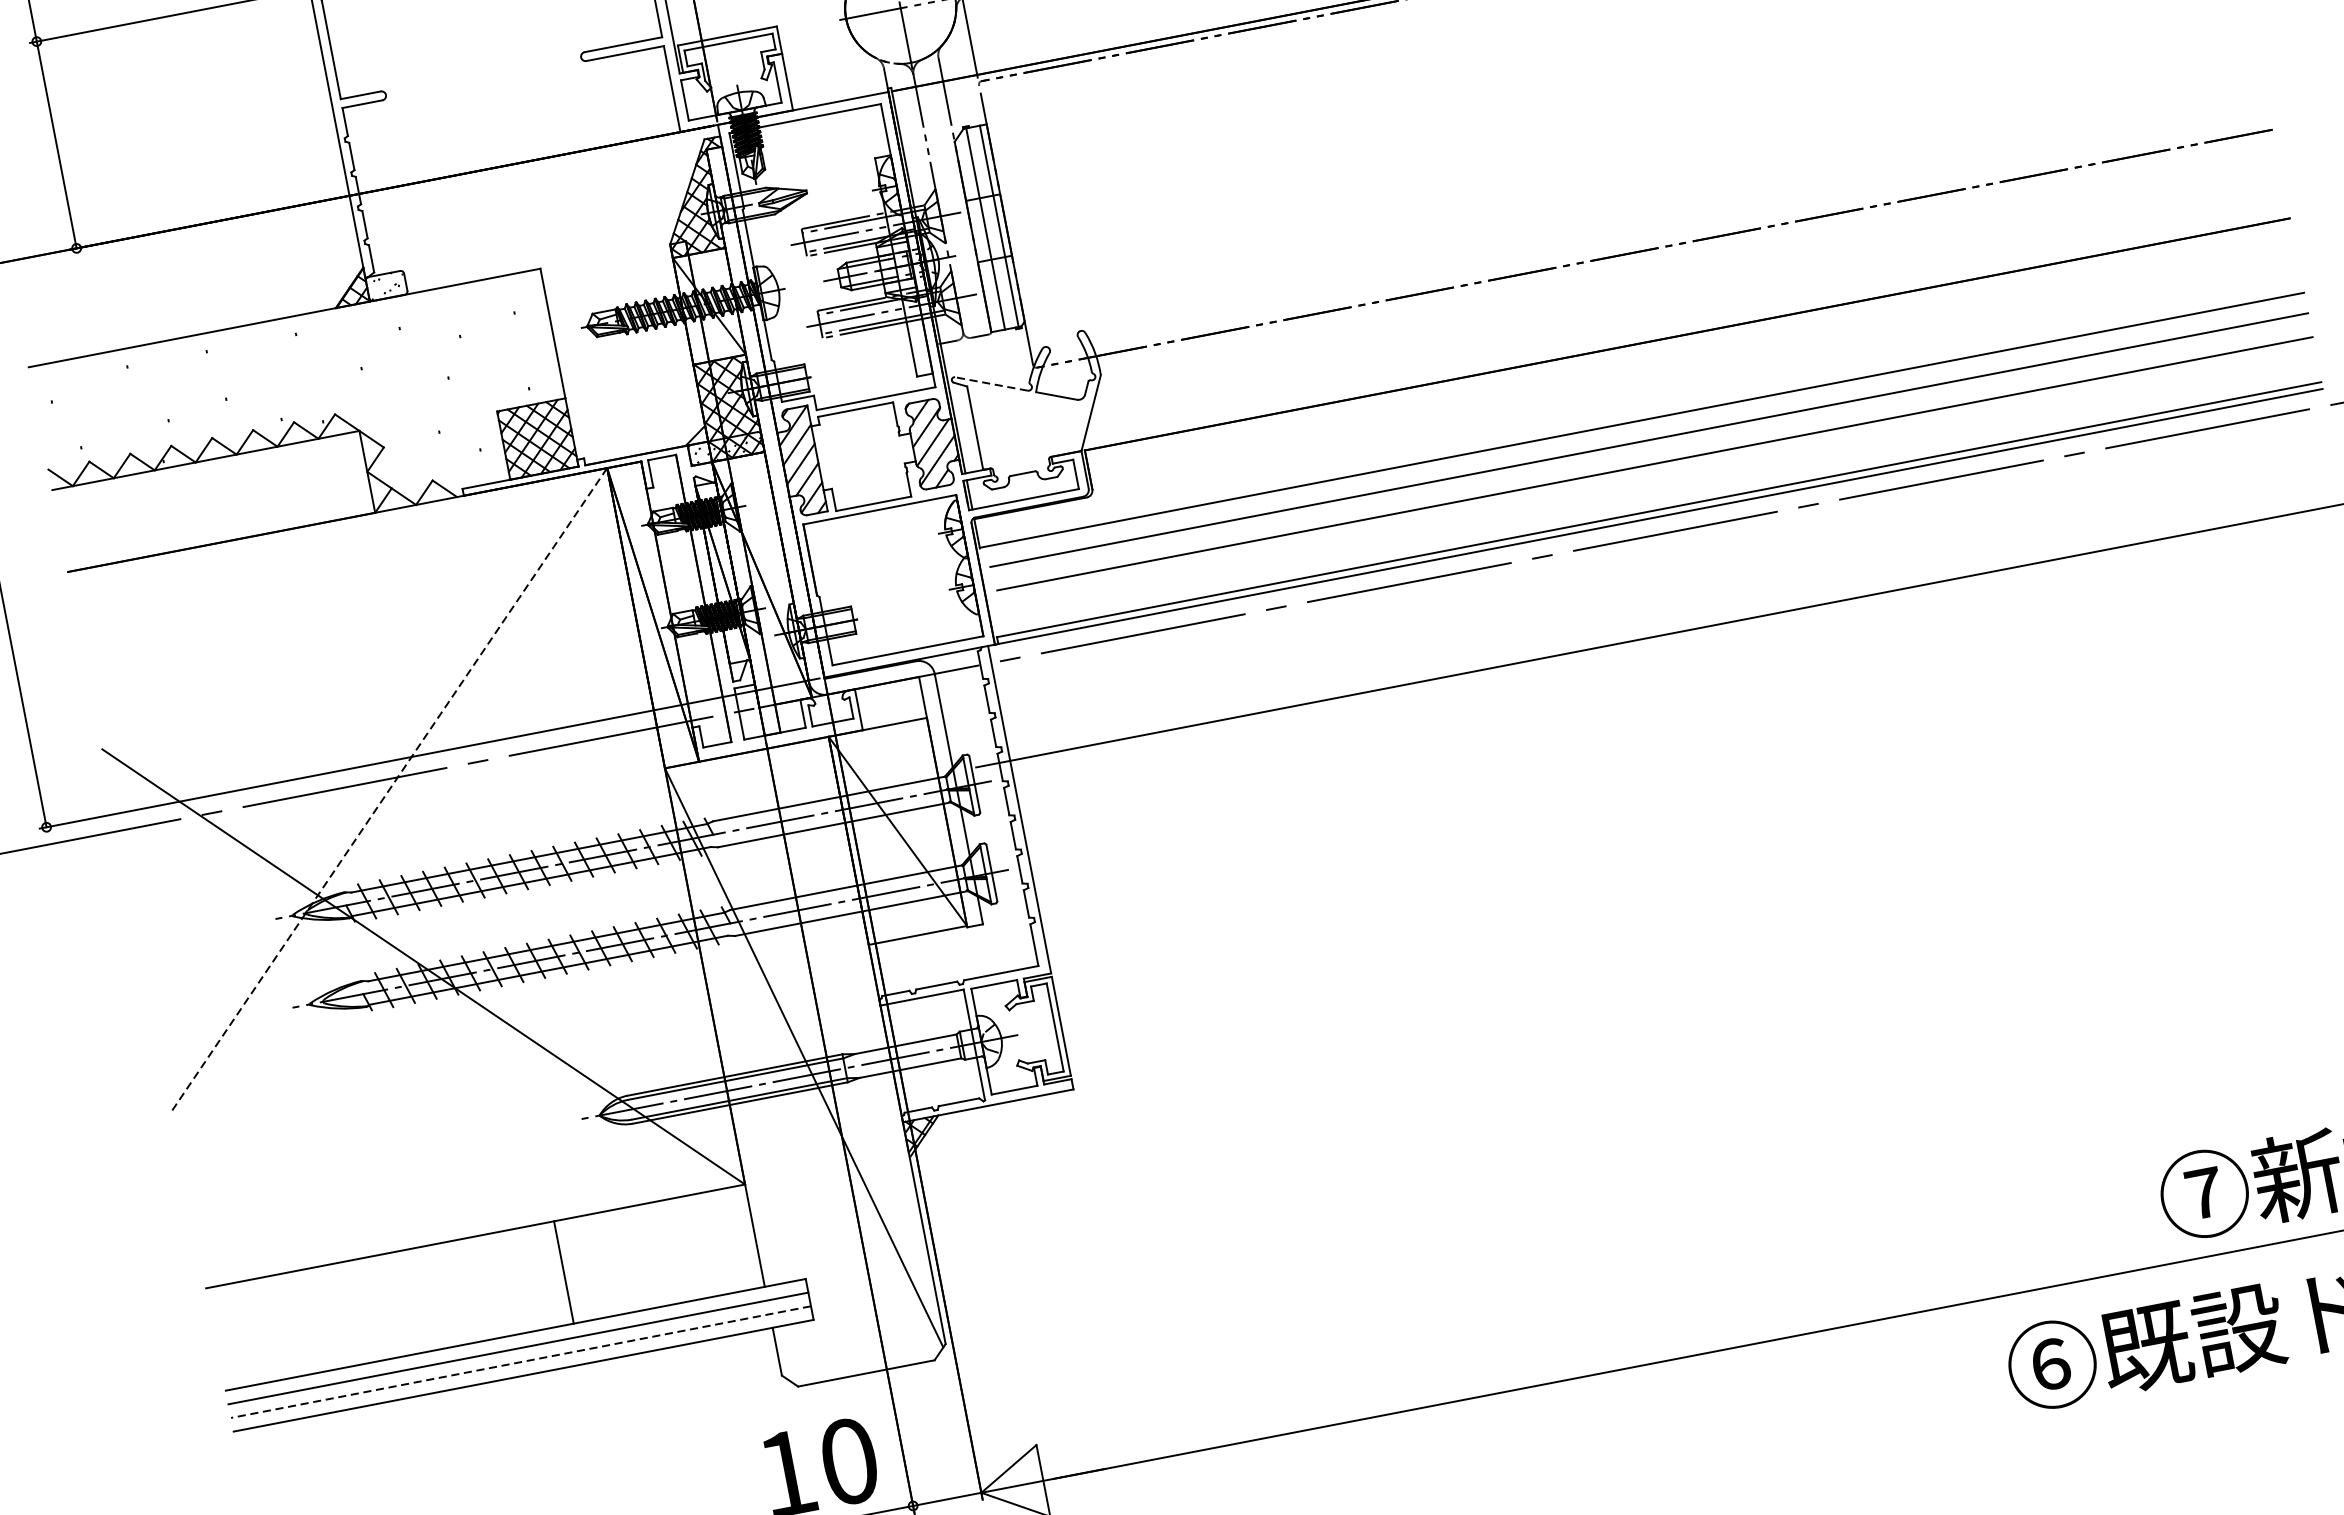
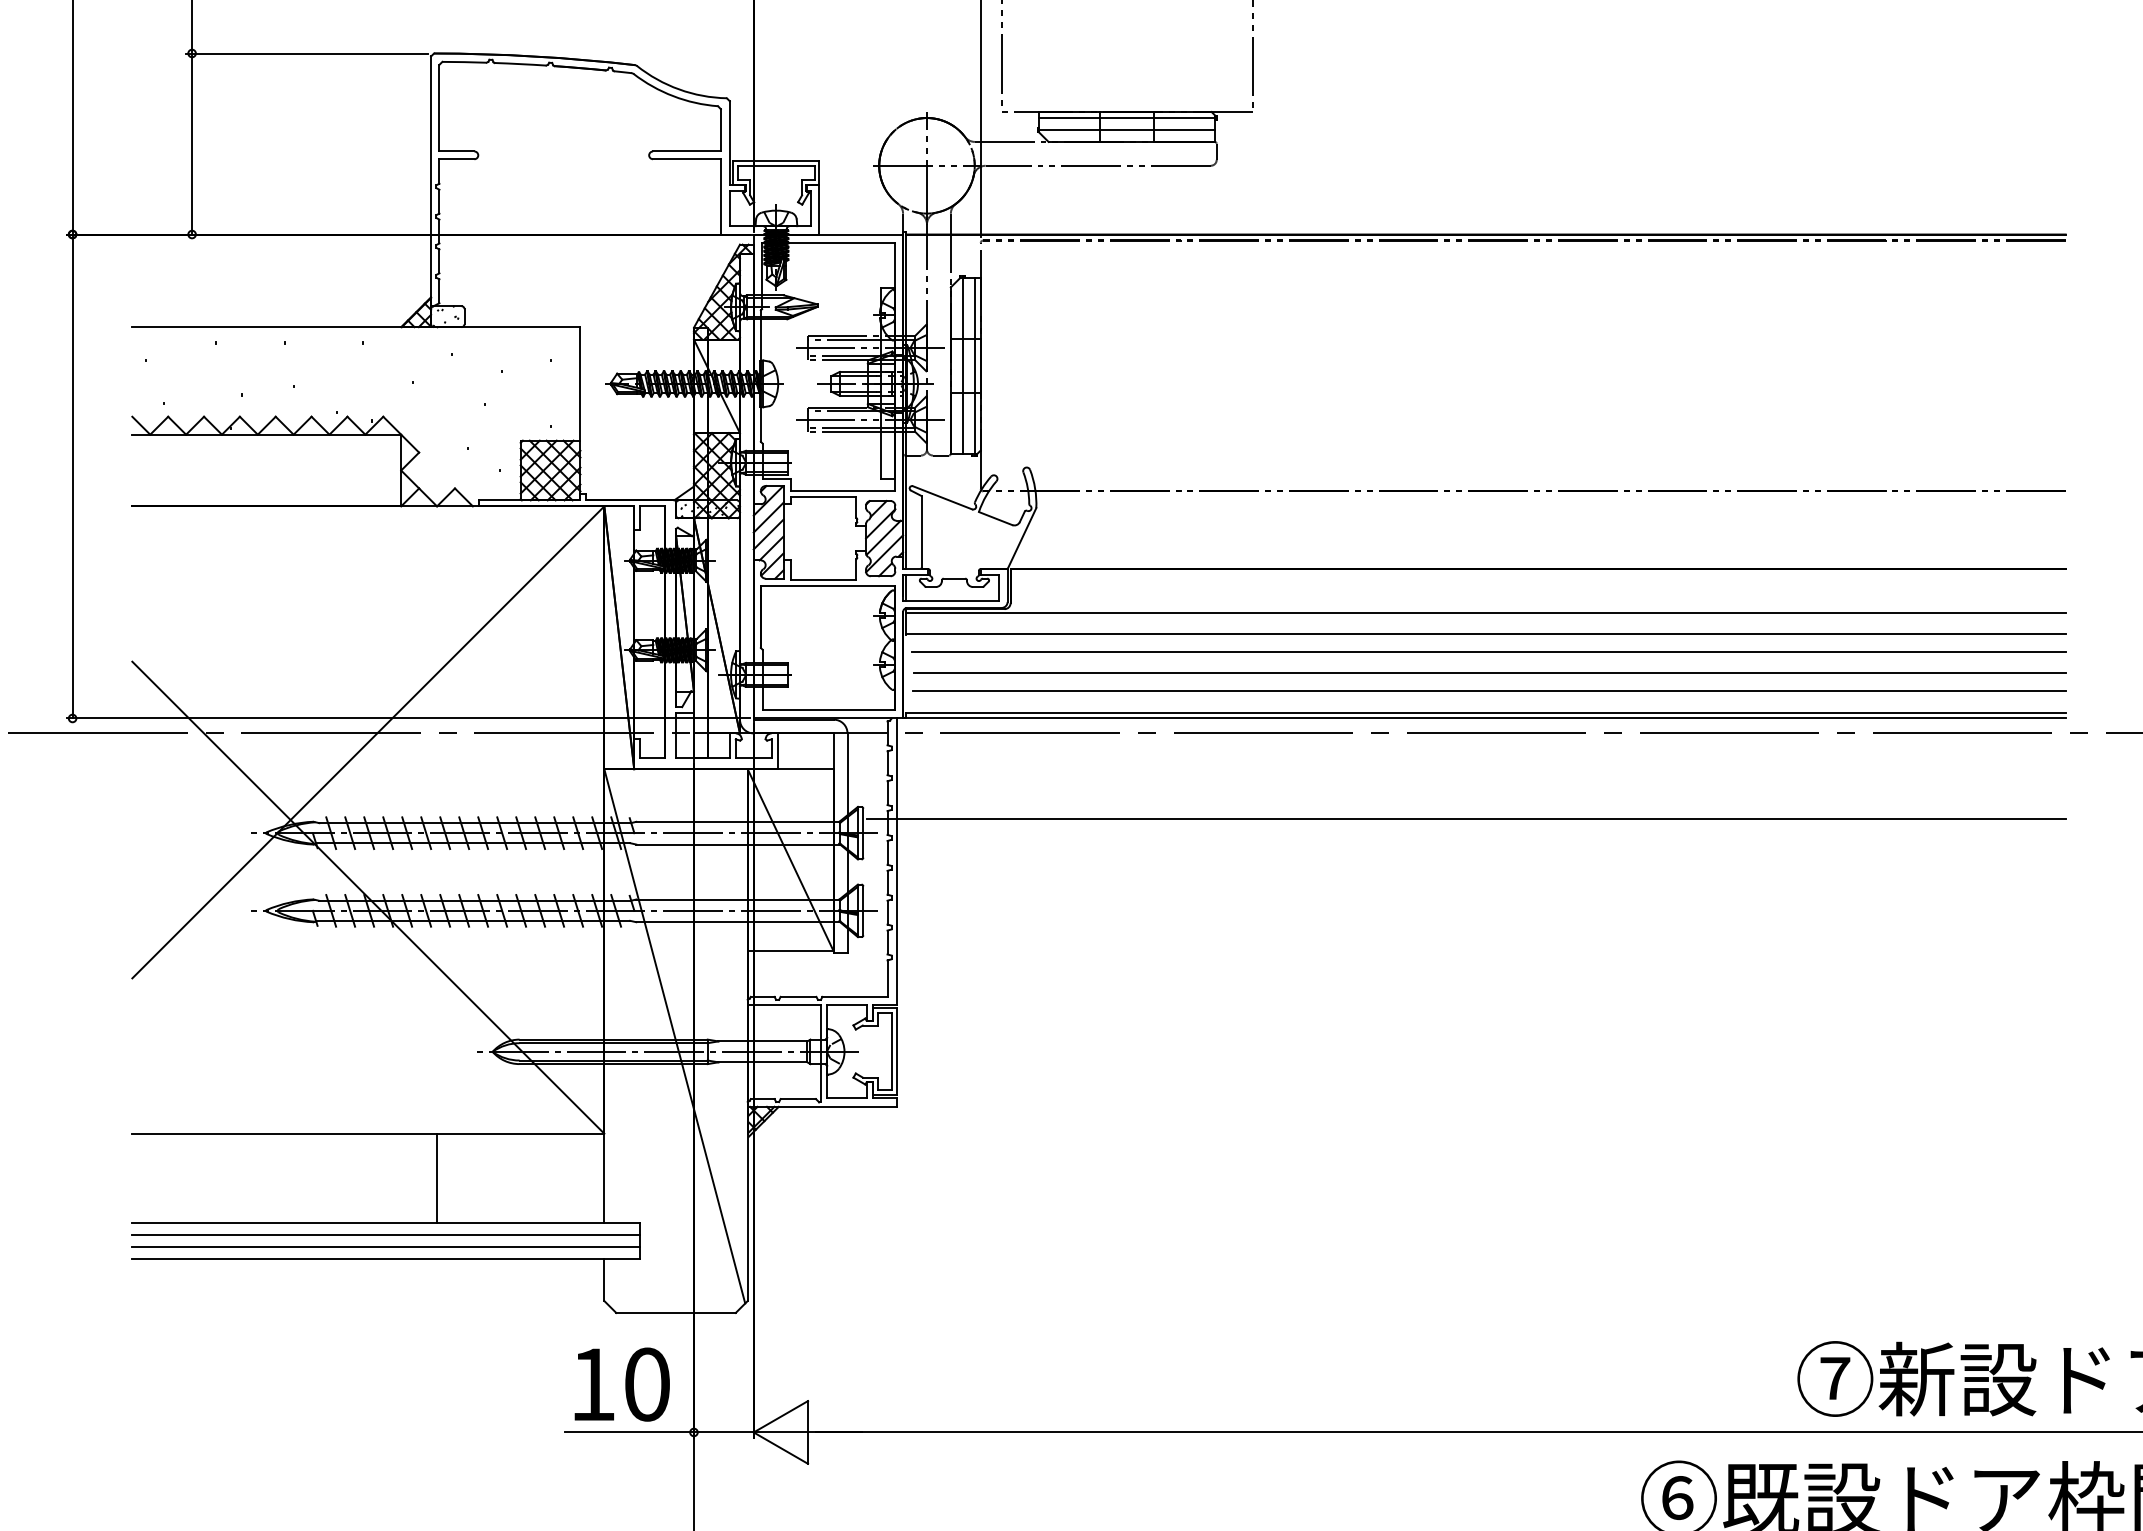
line: (991, 383) -> (942, 497), dashed -> solid
line: (1636, 395) -> (1485, 612), added
line: (1657, 485) -> (1488, 691), added
line: (389, 789) -> (368, 742), dashed -> solid
line: (521, 1362) -> (386, 1247), dashed -> solid

